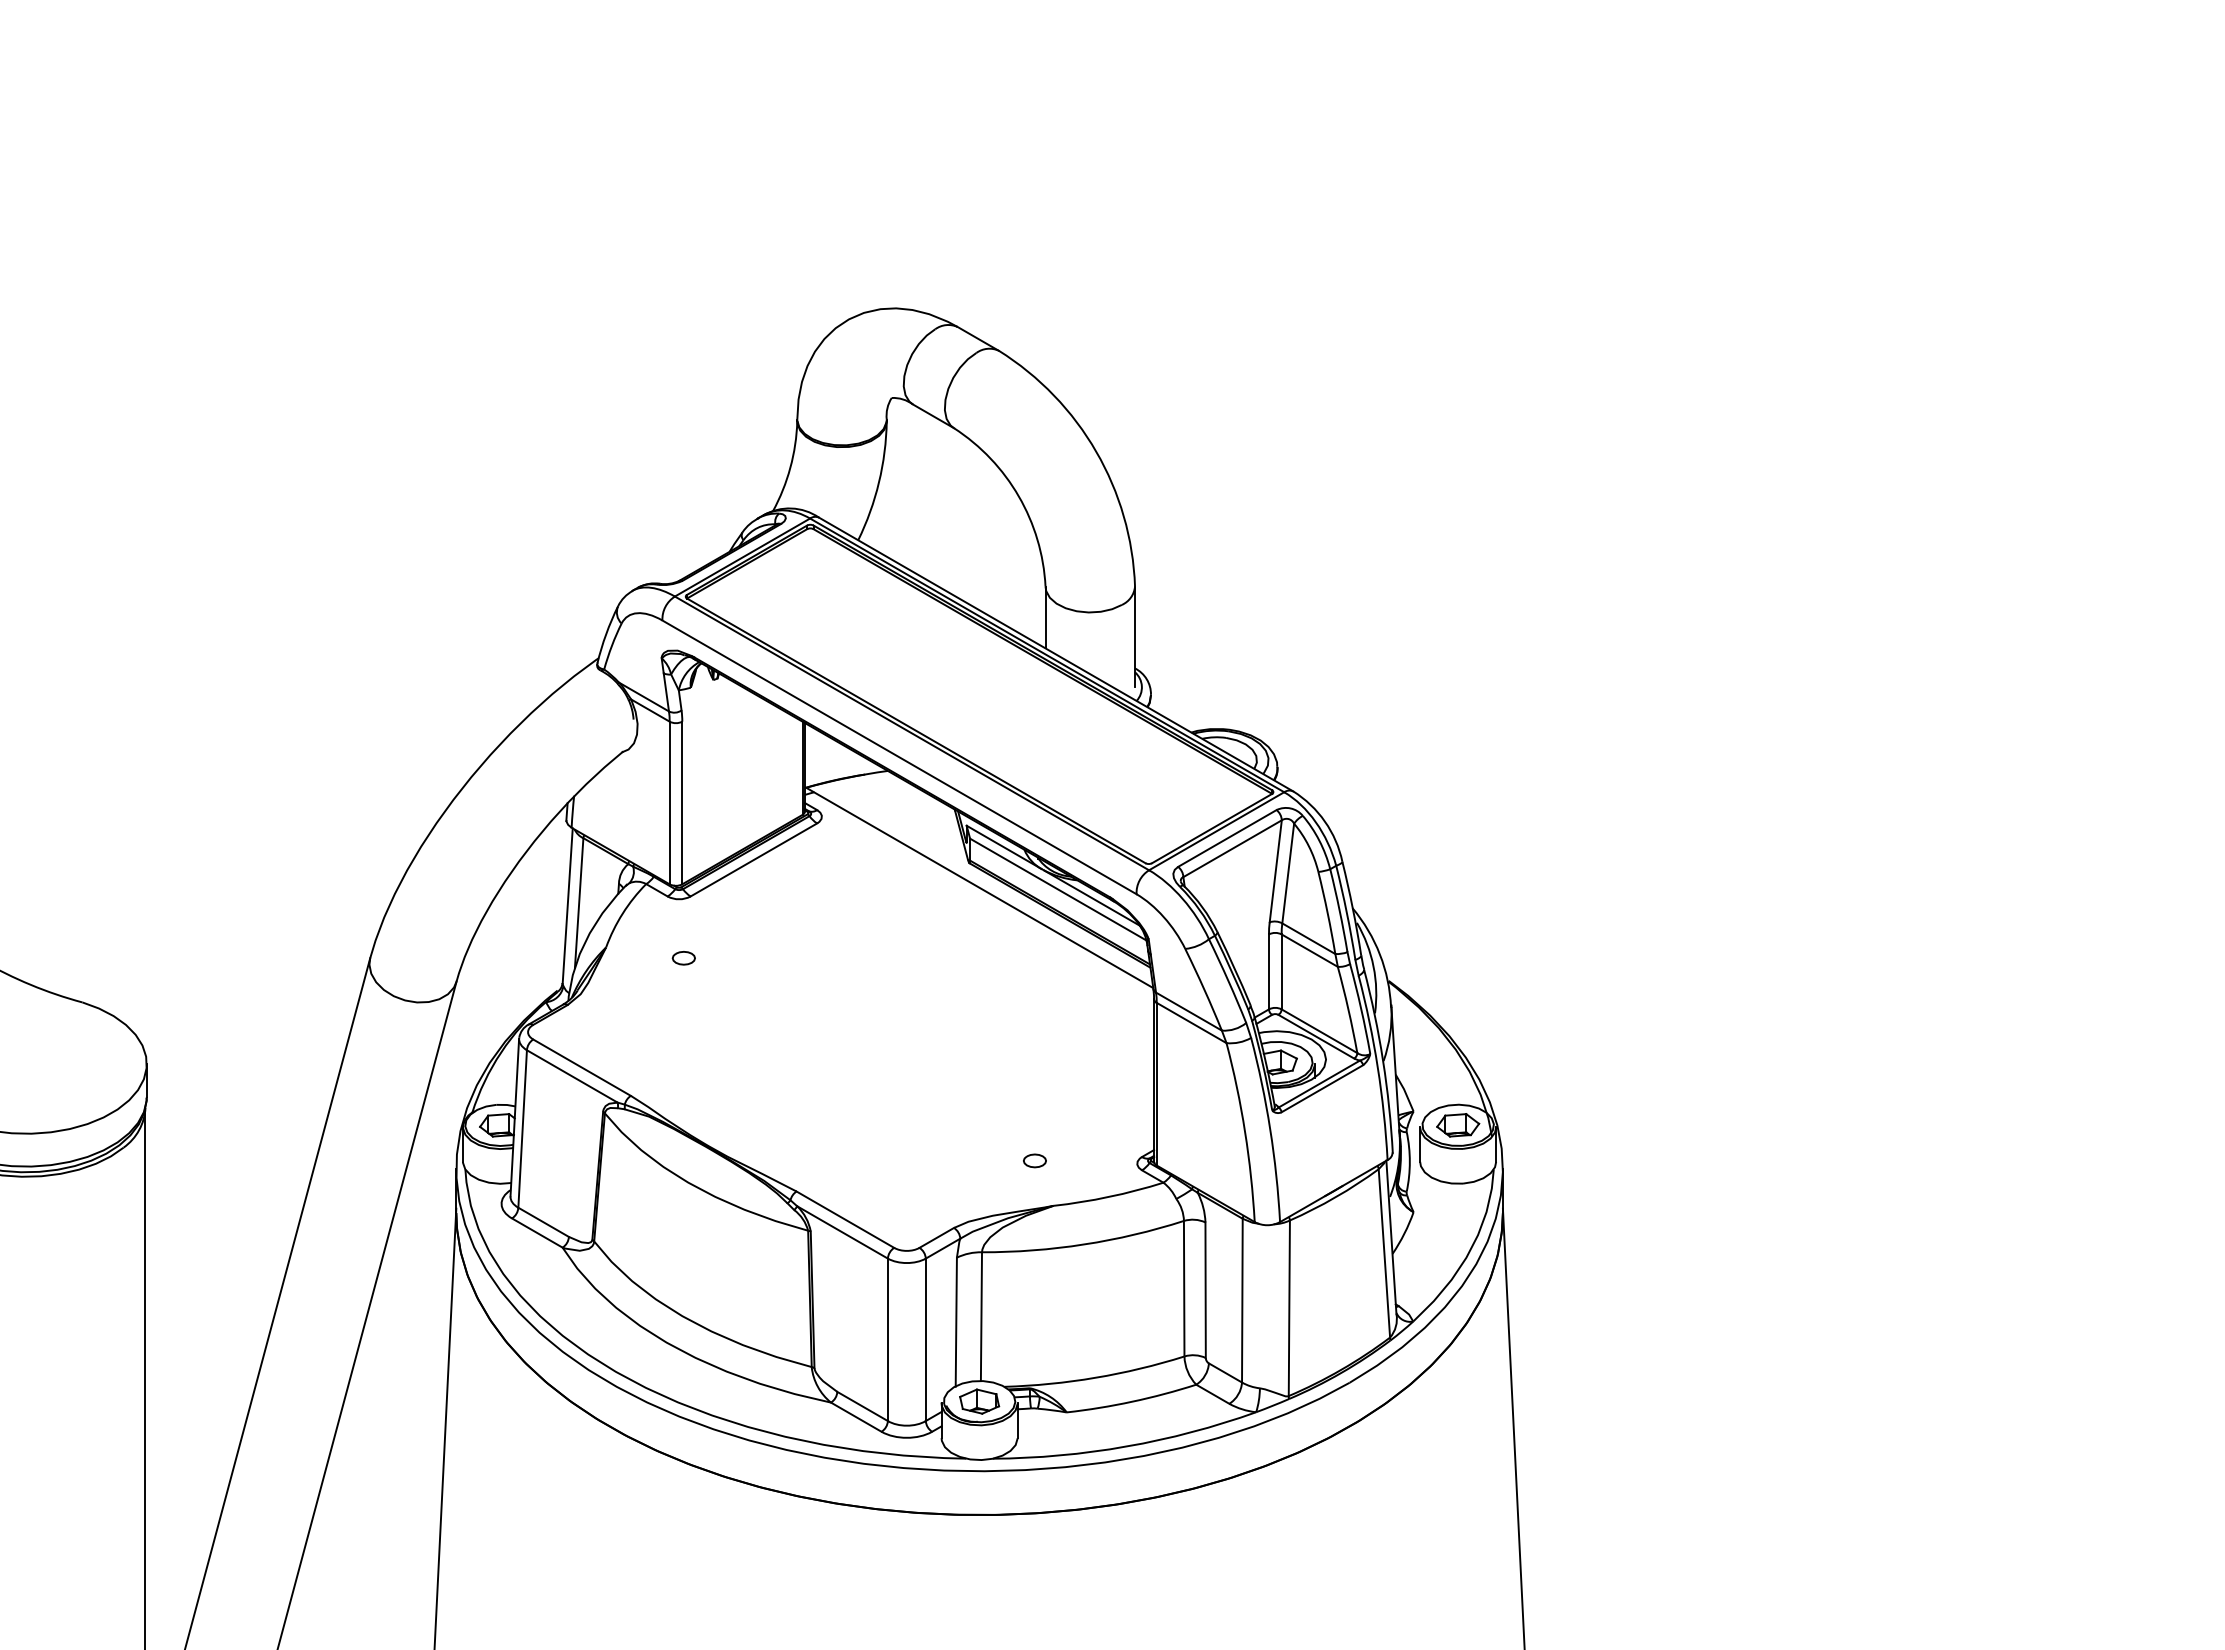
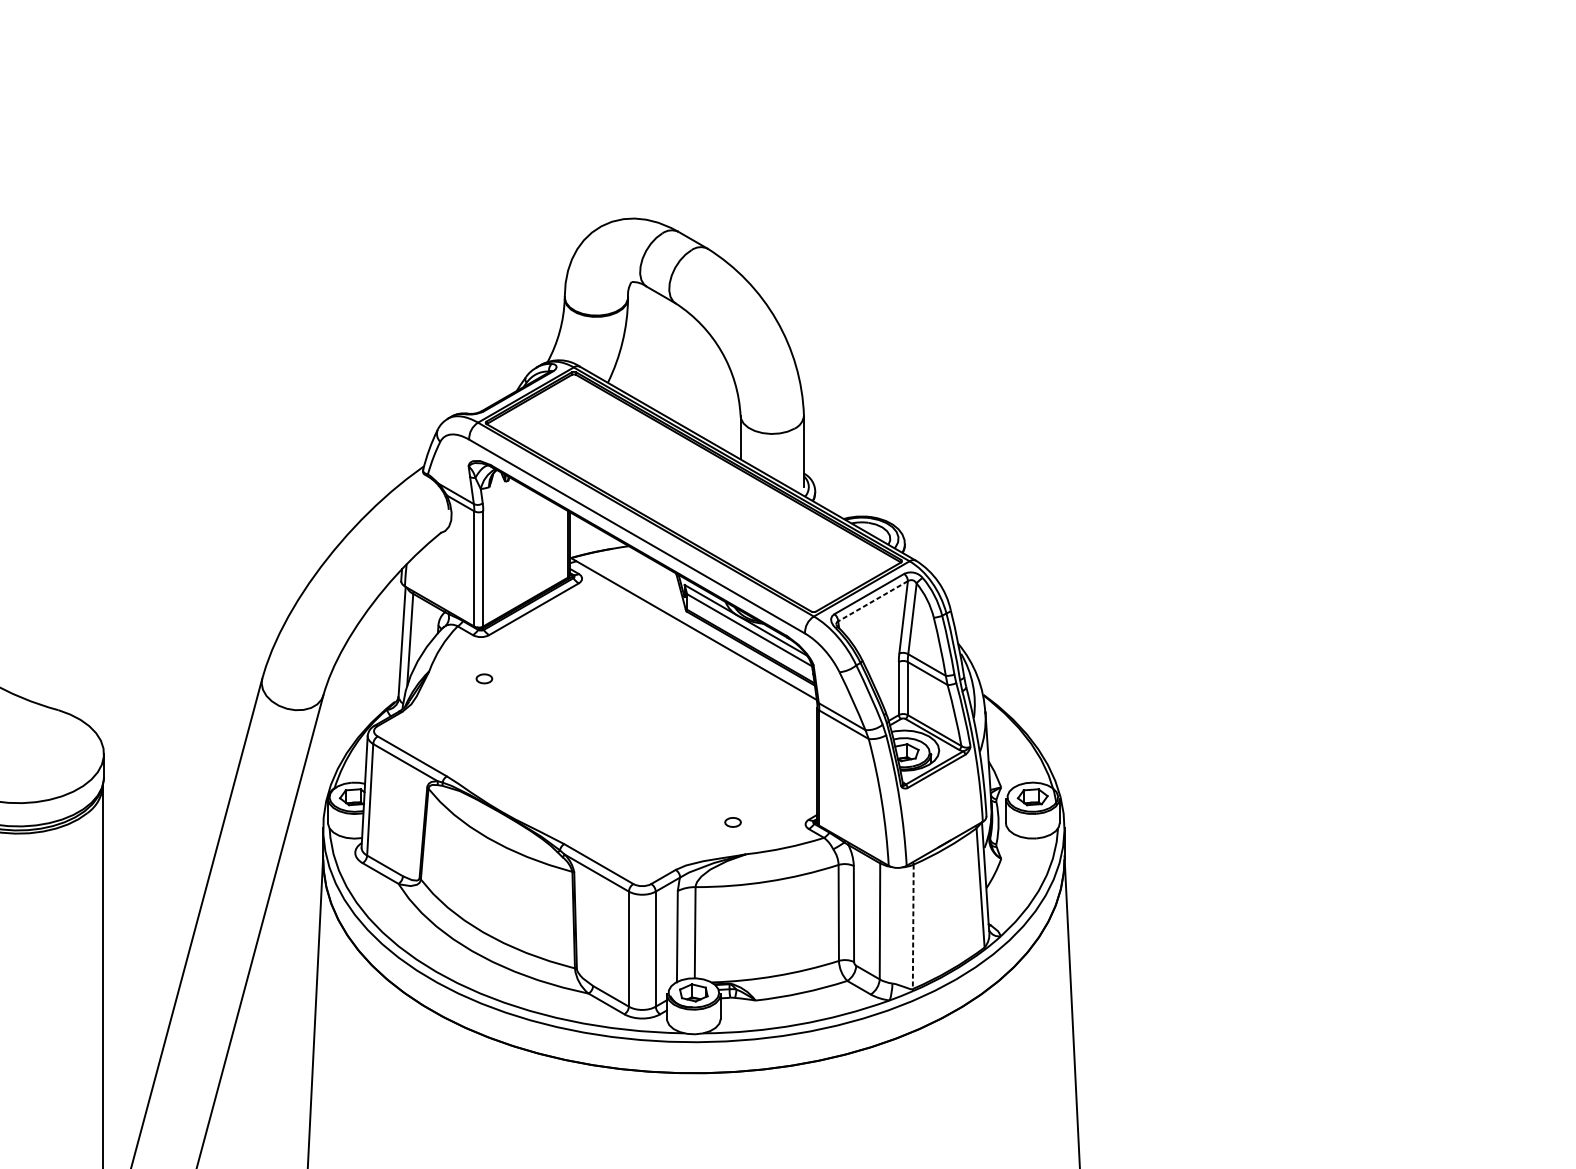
line: (1232, 848) -> (872, 601), solid -> dashed
line: (1289, 1308) -> (913, 926), solid -> dashed

